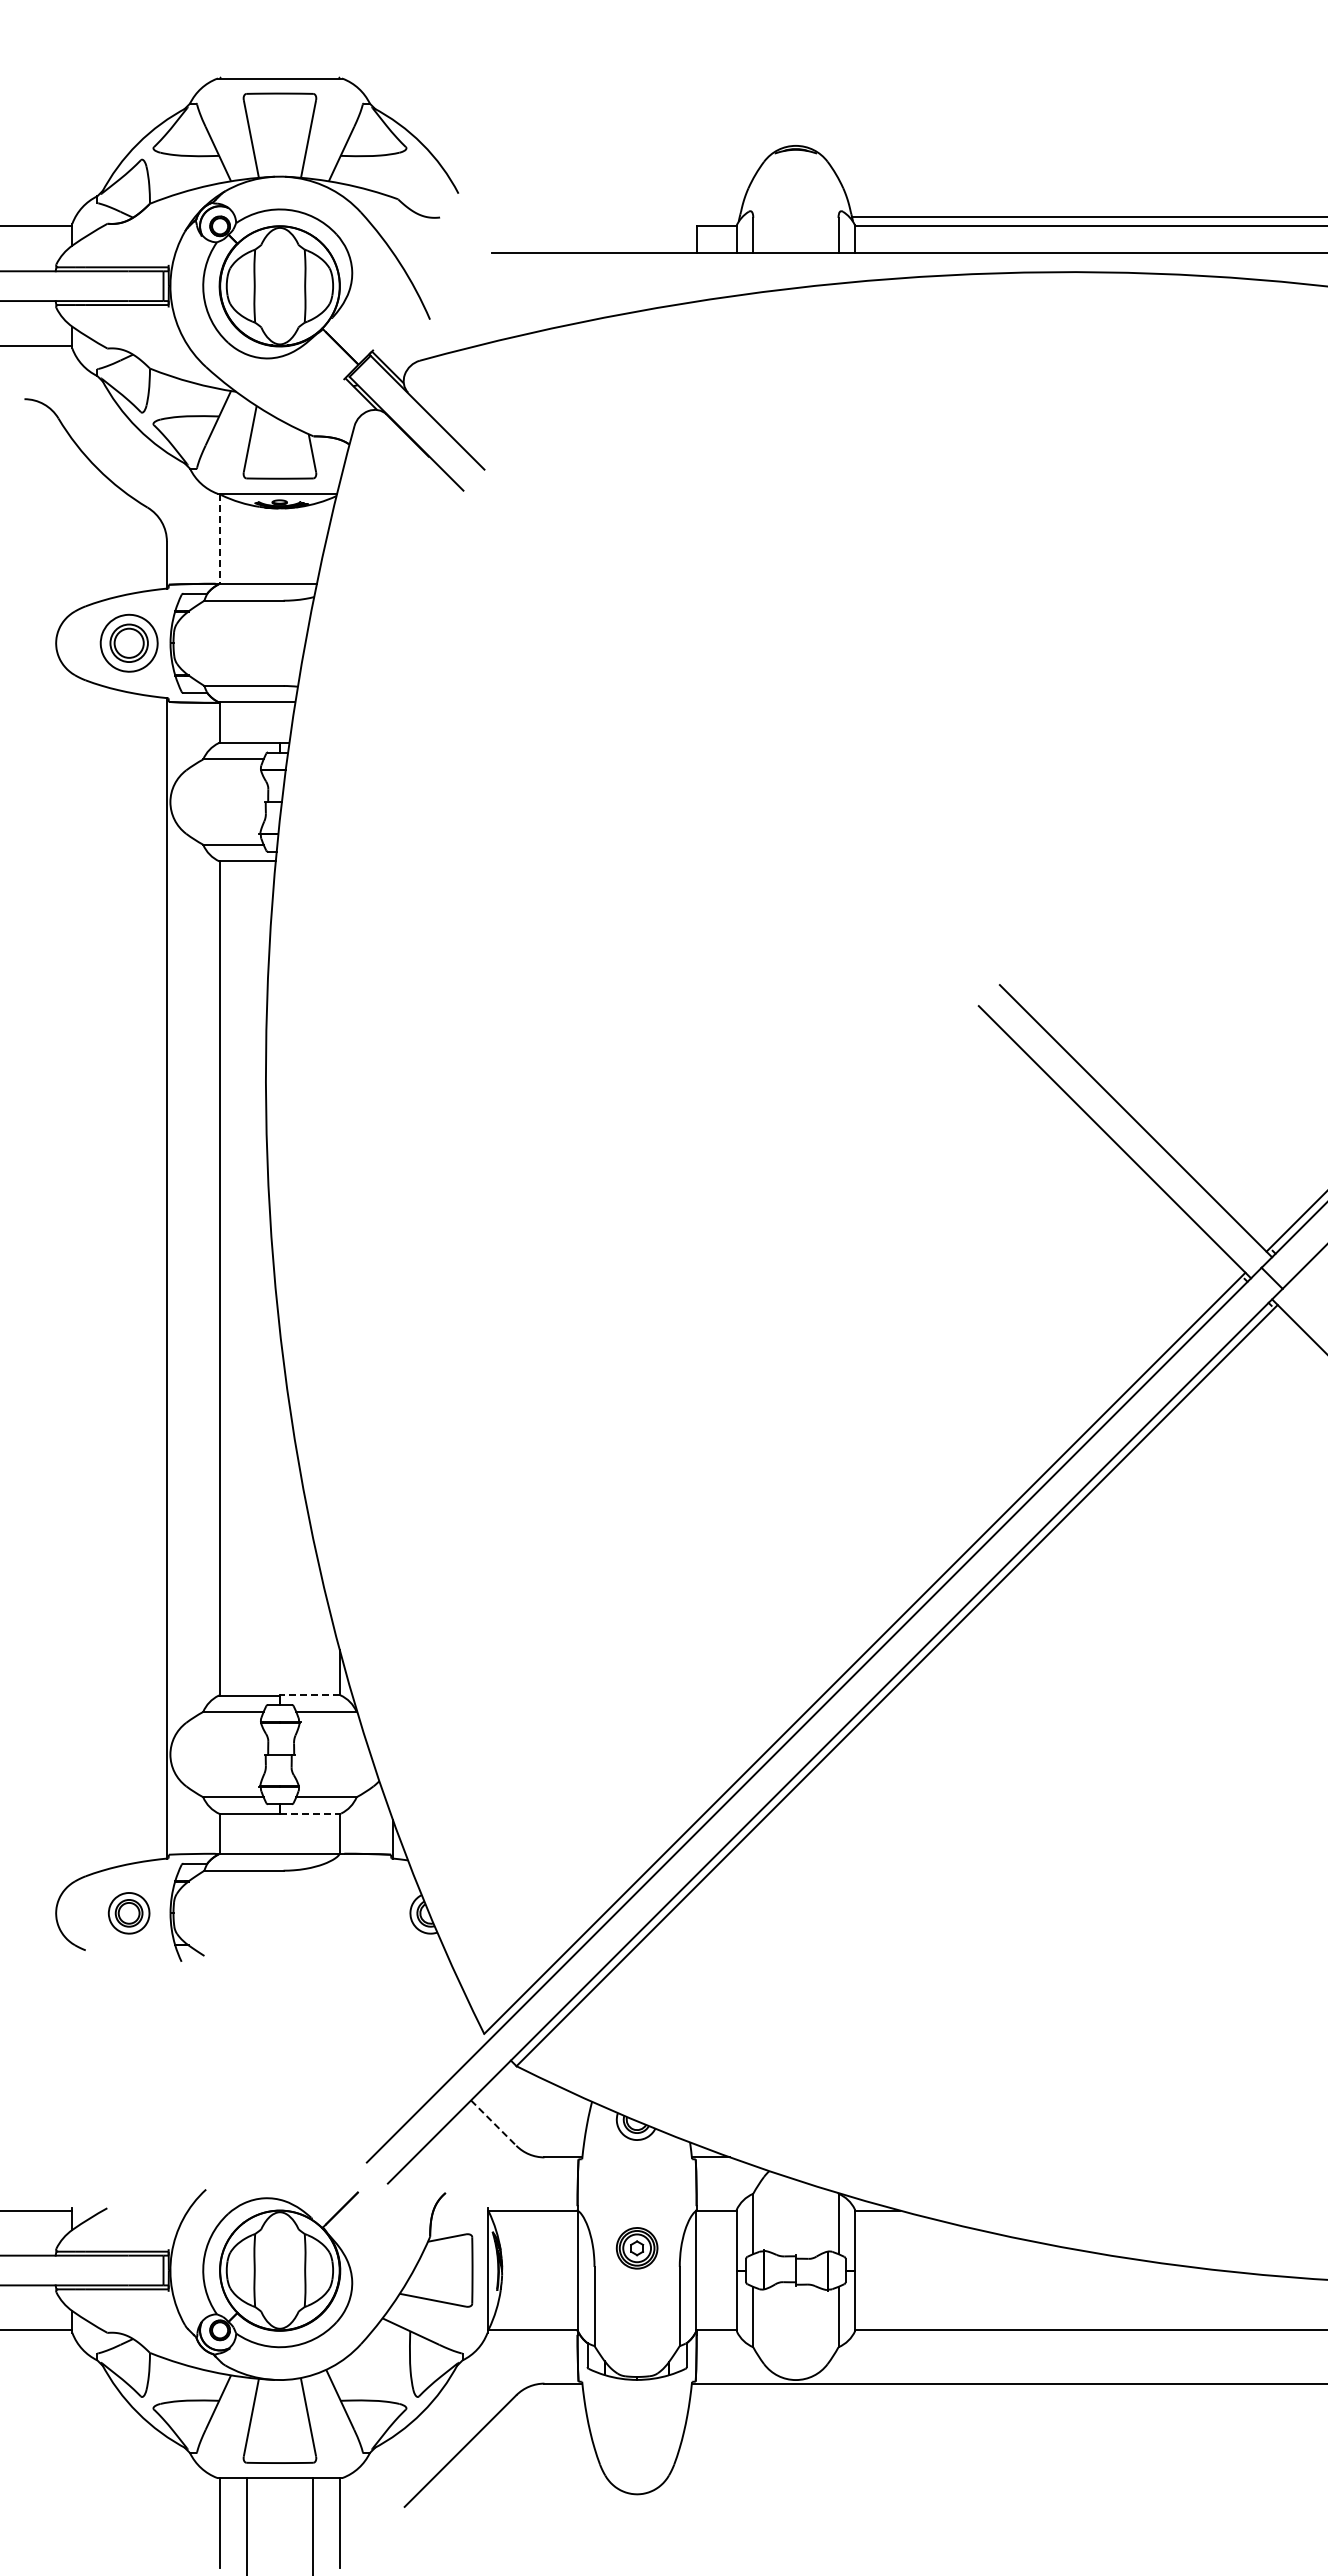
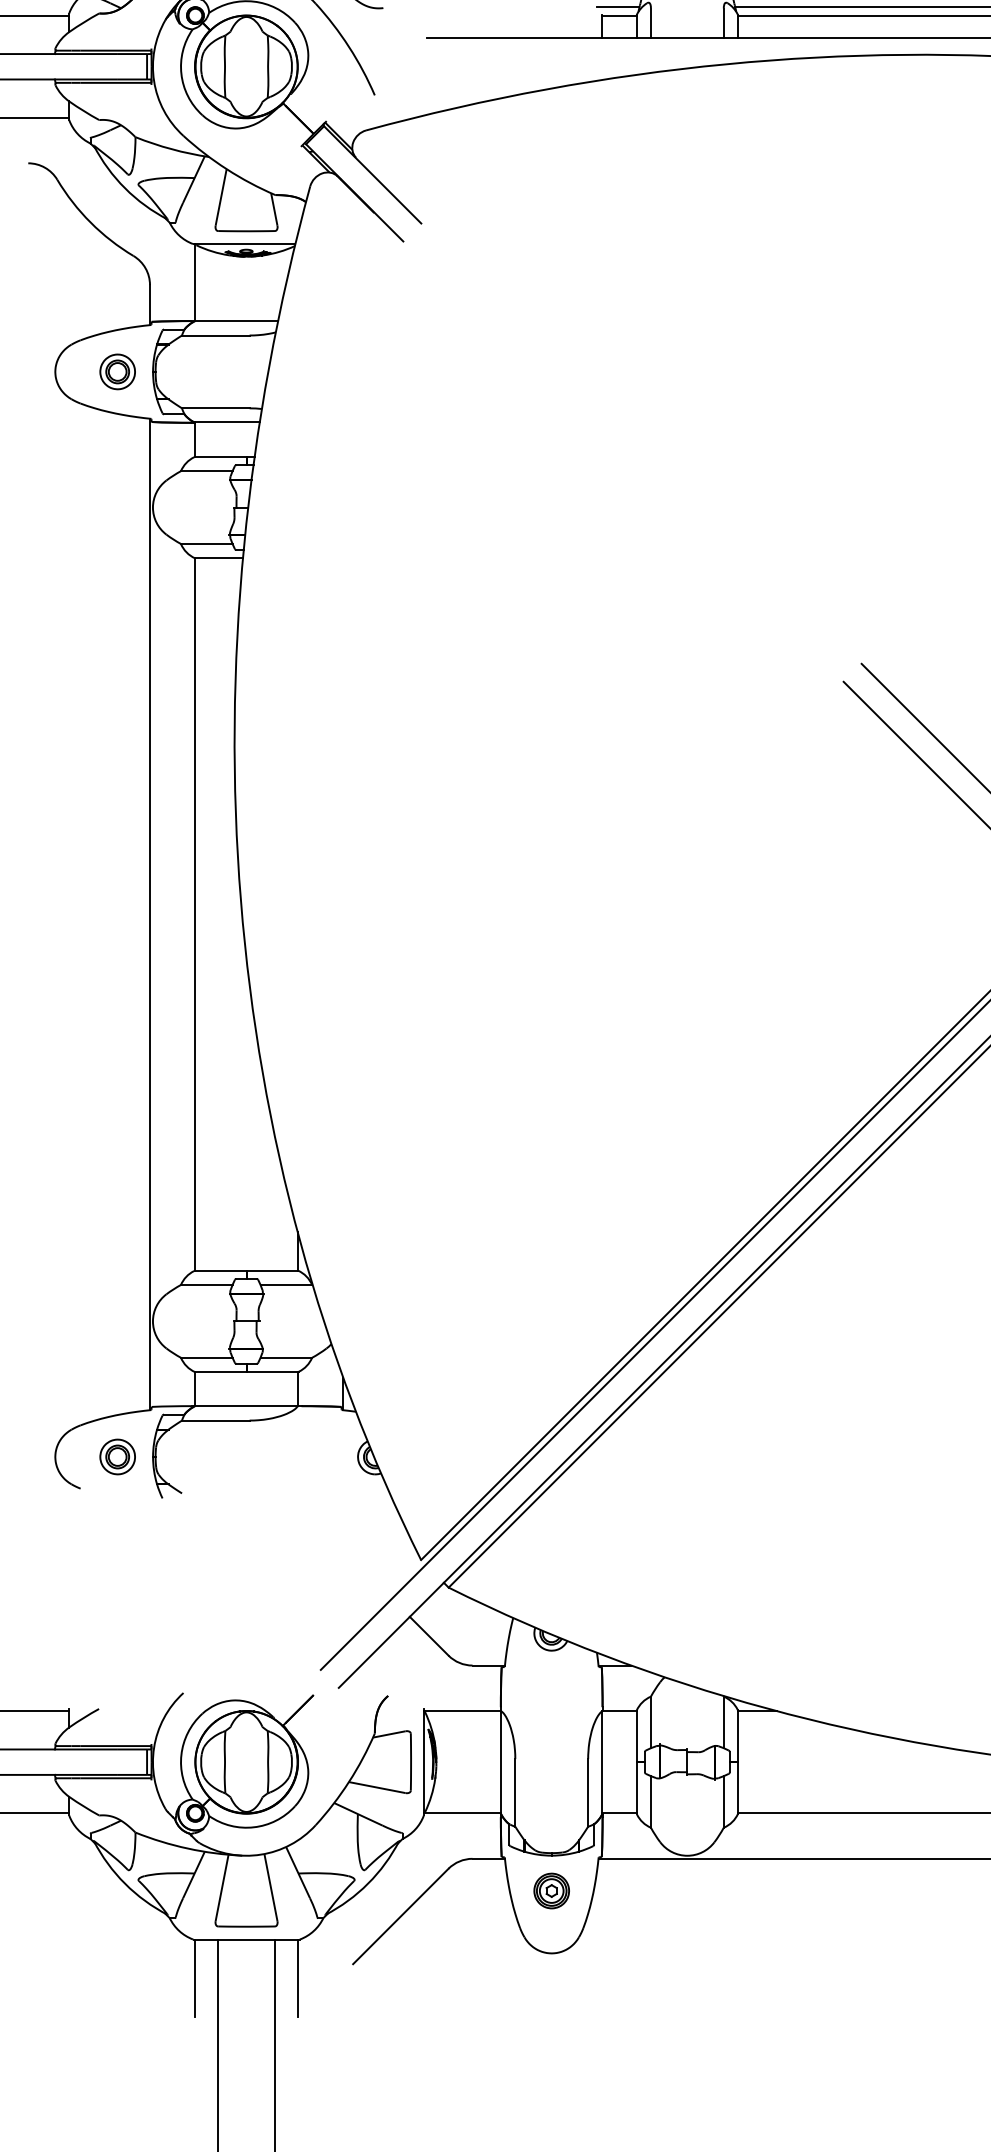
line: (714, 216) -> (617, 7), added
line: (220, 539) -> (195, 283), dashed -> solid
part: (128, 643) -> (117, 372), size x0.71
line: (309, 1695) -> (271, 1270), dashed -> solid
line: (310, 1813) -> (272, 1371), dashed -> solid
line: (494, 2123) -> (429, 1636), dashed -> solid
part: (636, 2248) -> (551, 1891), moved

